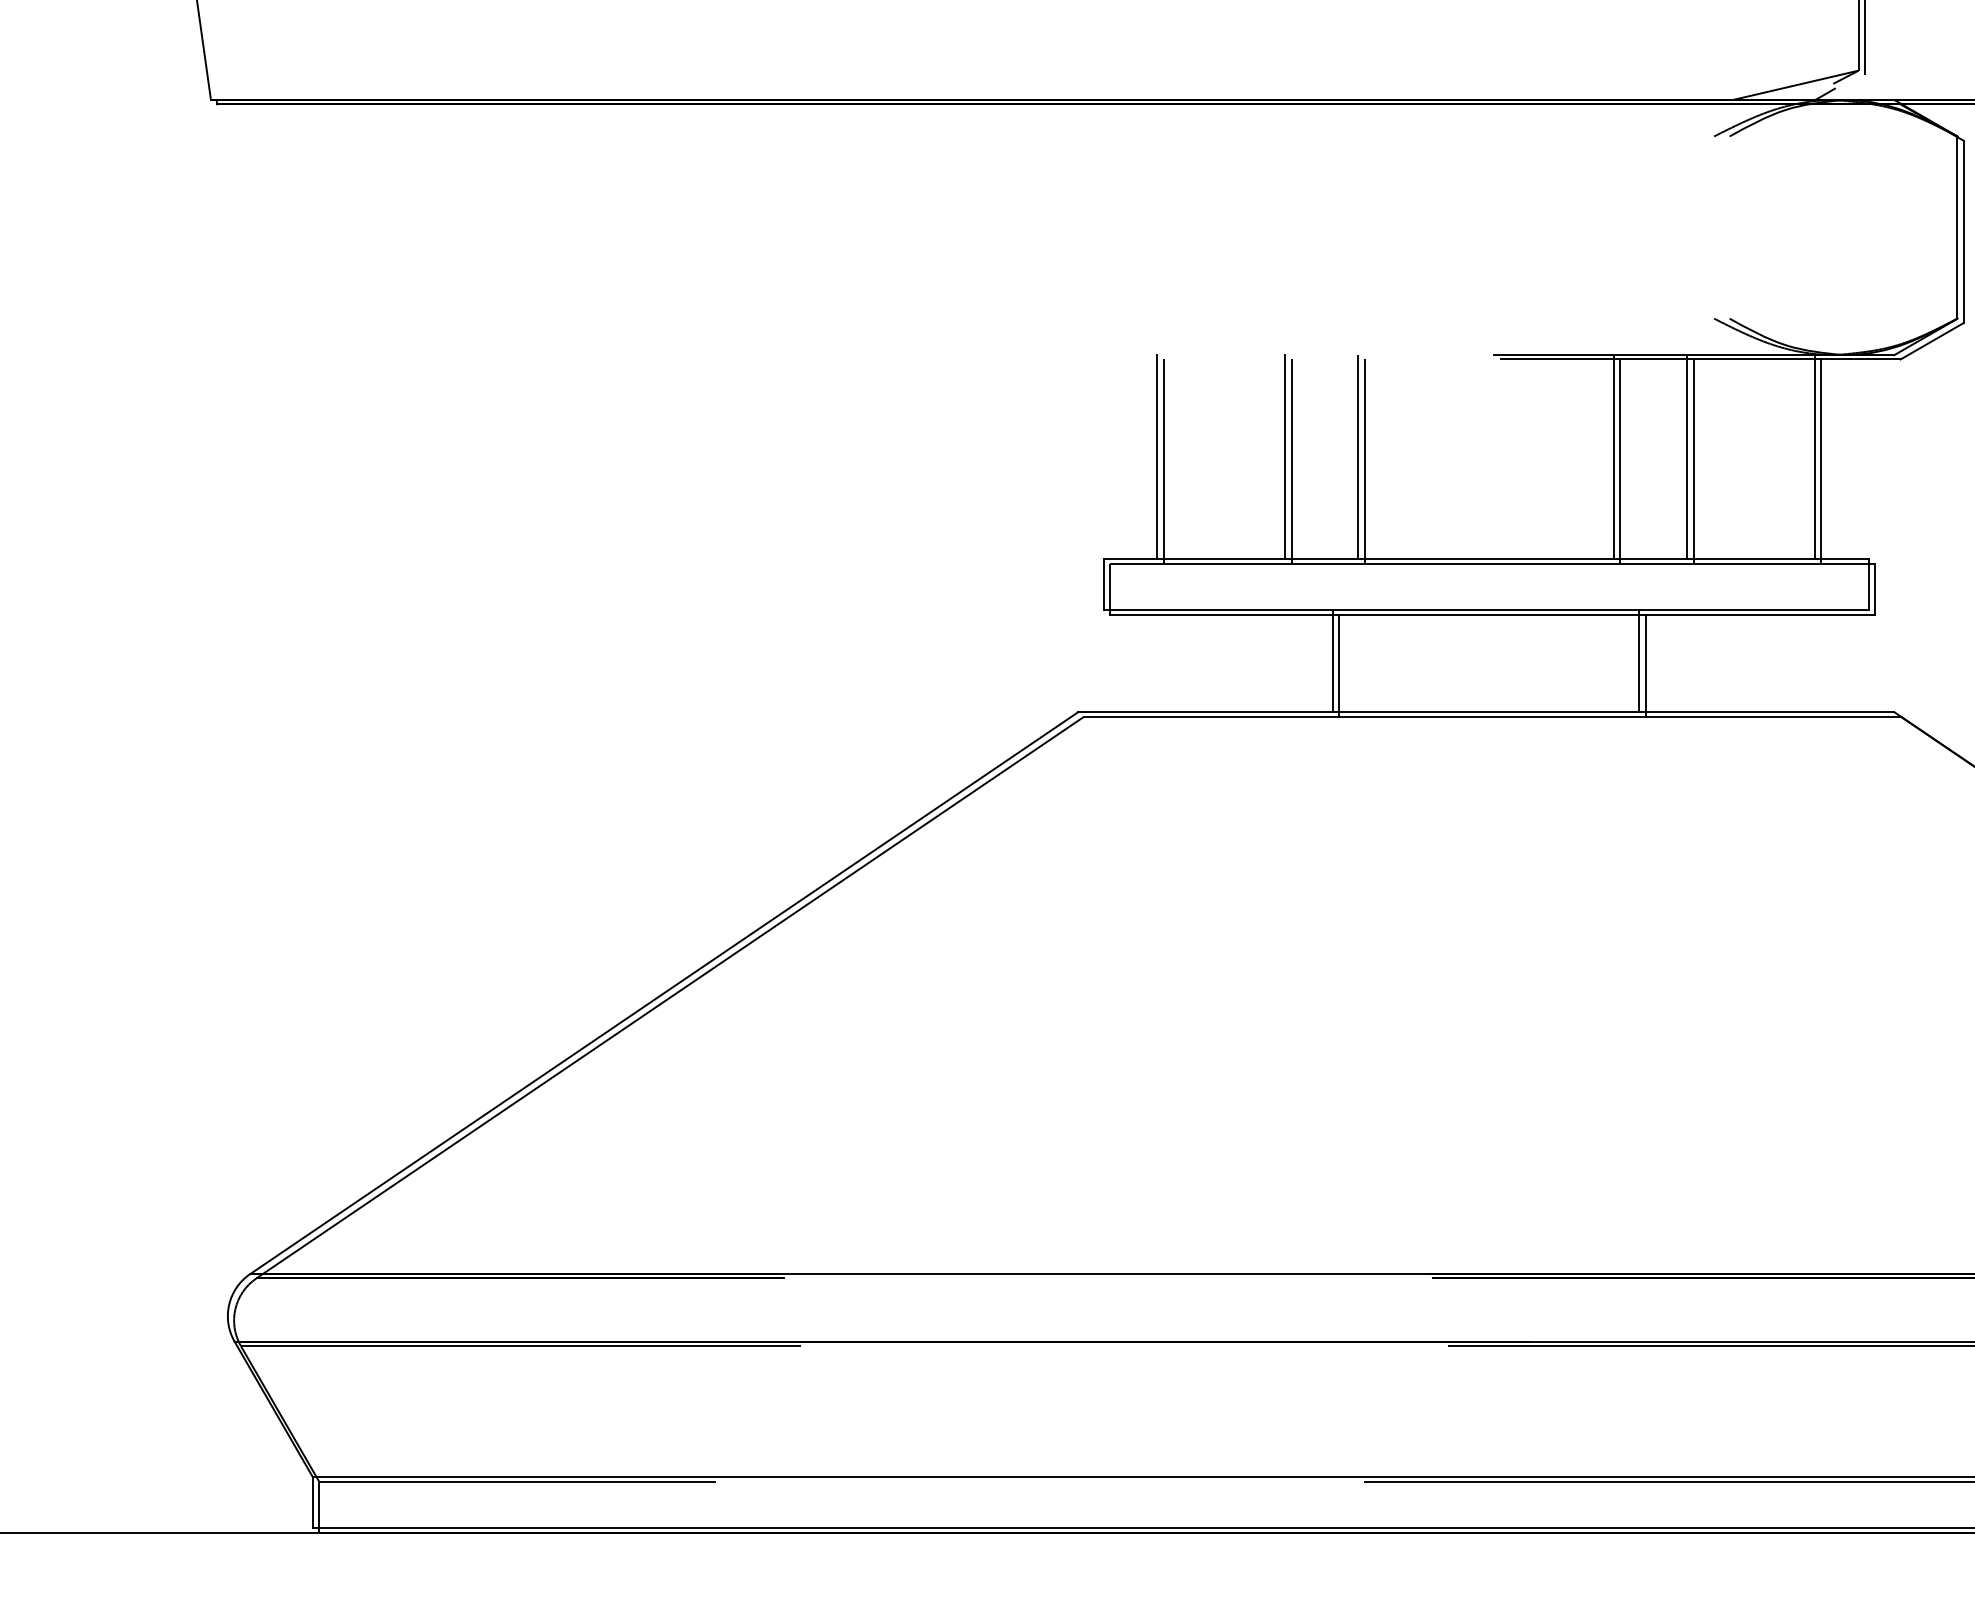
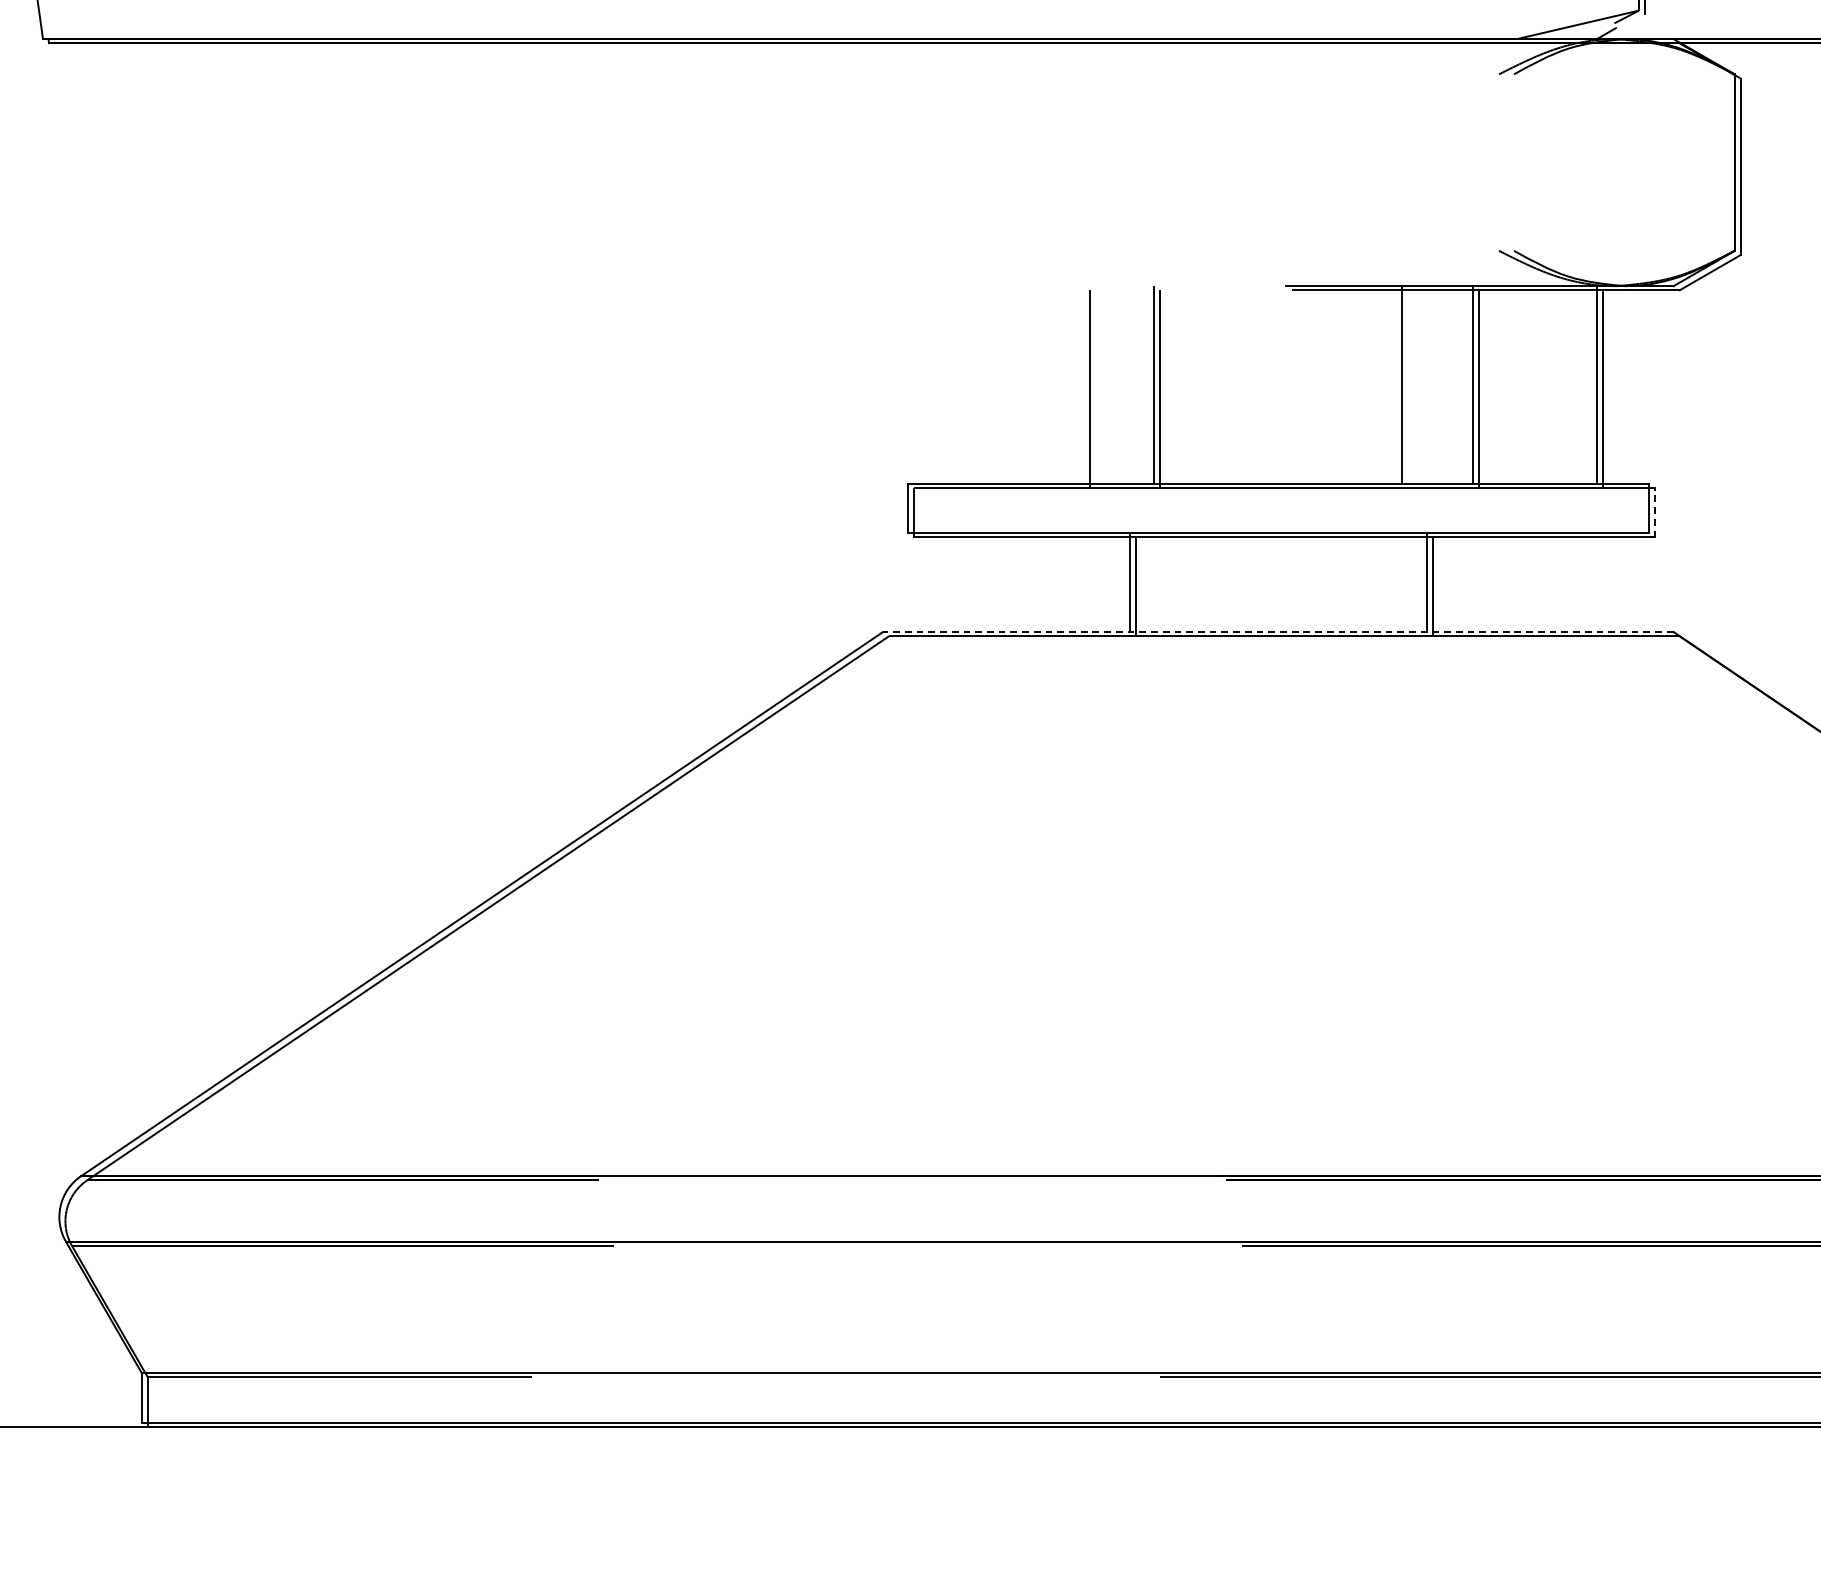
line: (1157, 457) -> (959, 385), removed
line: (1285, 457) -> (1083, 385), removed
line: (1163, 461) -> (965, 389), removed
line: (1620, 461) -> (1408, 389), removed
line: (1875, 589) -> (1655, 513), solid -> dashed
line: (1485, 712) -> (1277, 632), solid -> dashed

